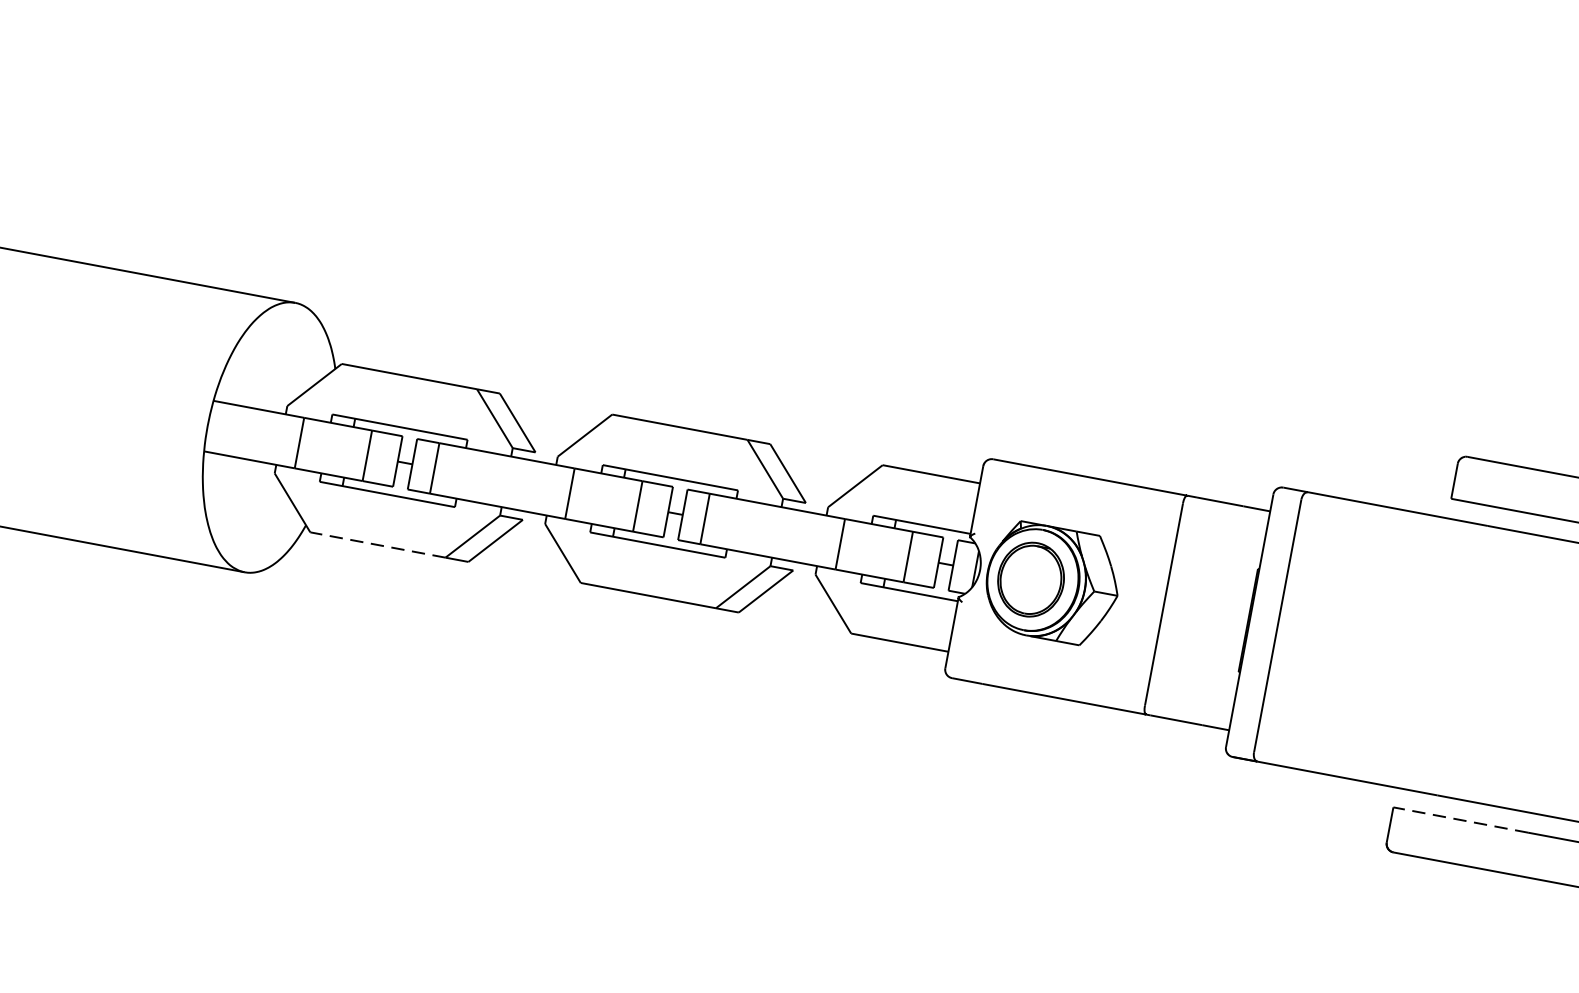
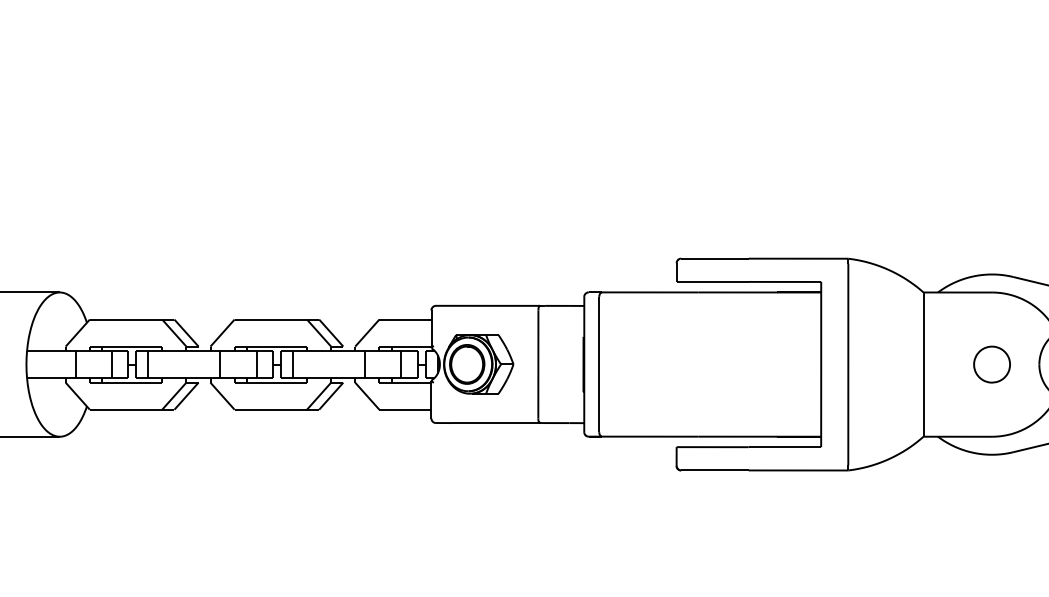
line: (377, 544) -> (125, 409), dashed -> solid
line: (1460, 820) -> (712, 447), dashed -> solid

